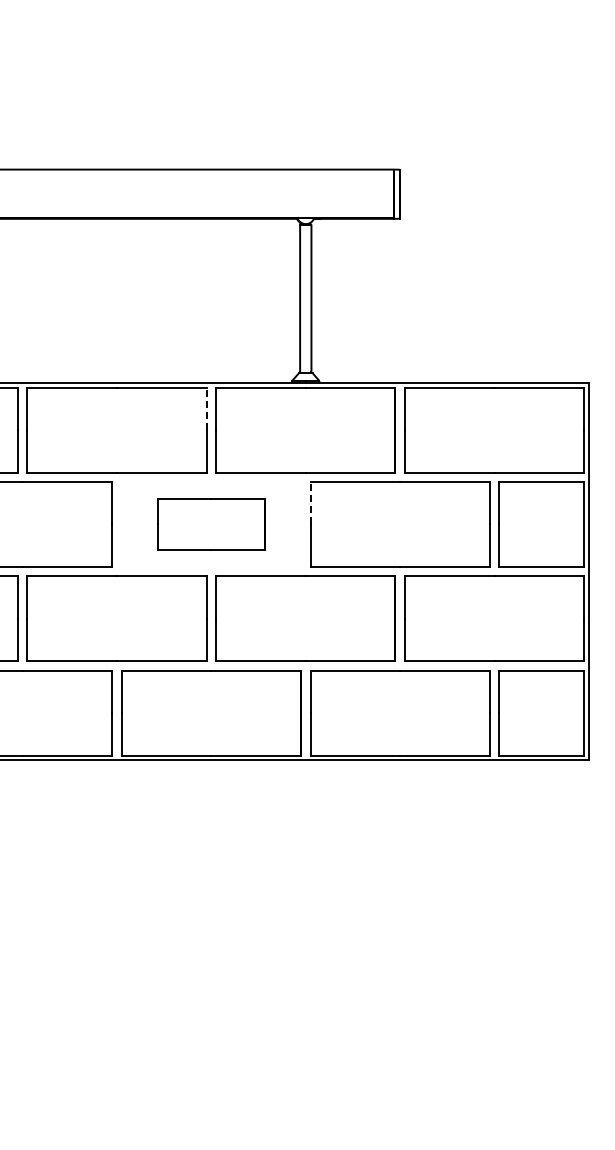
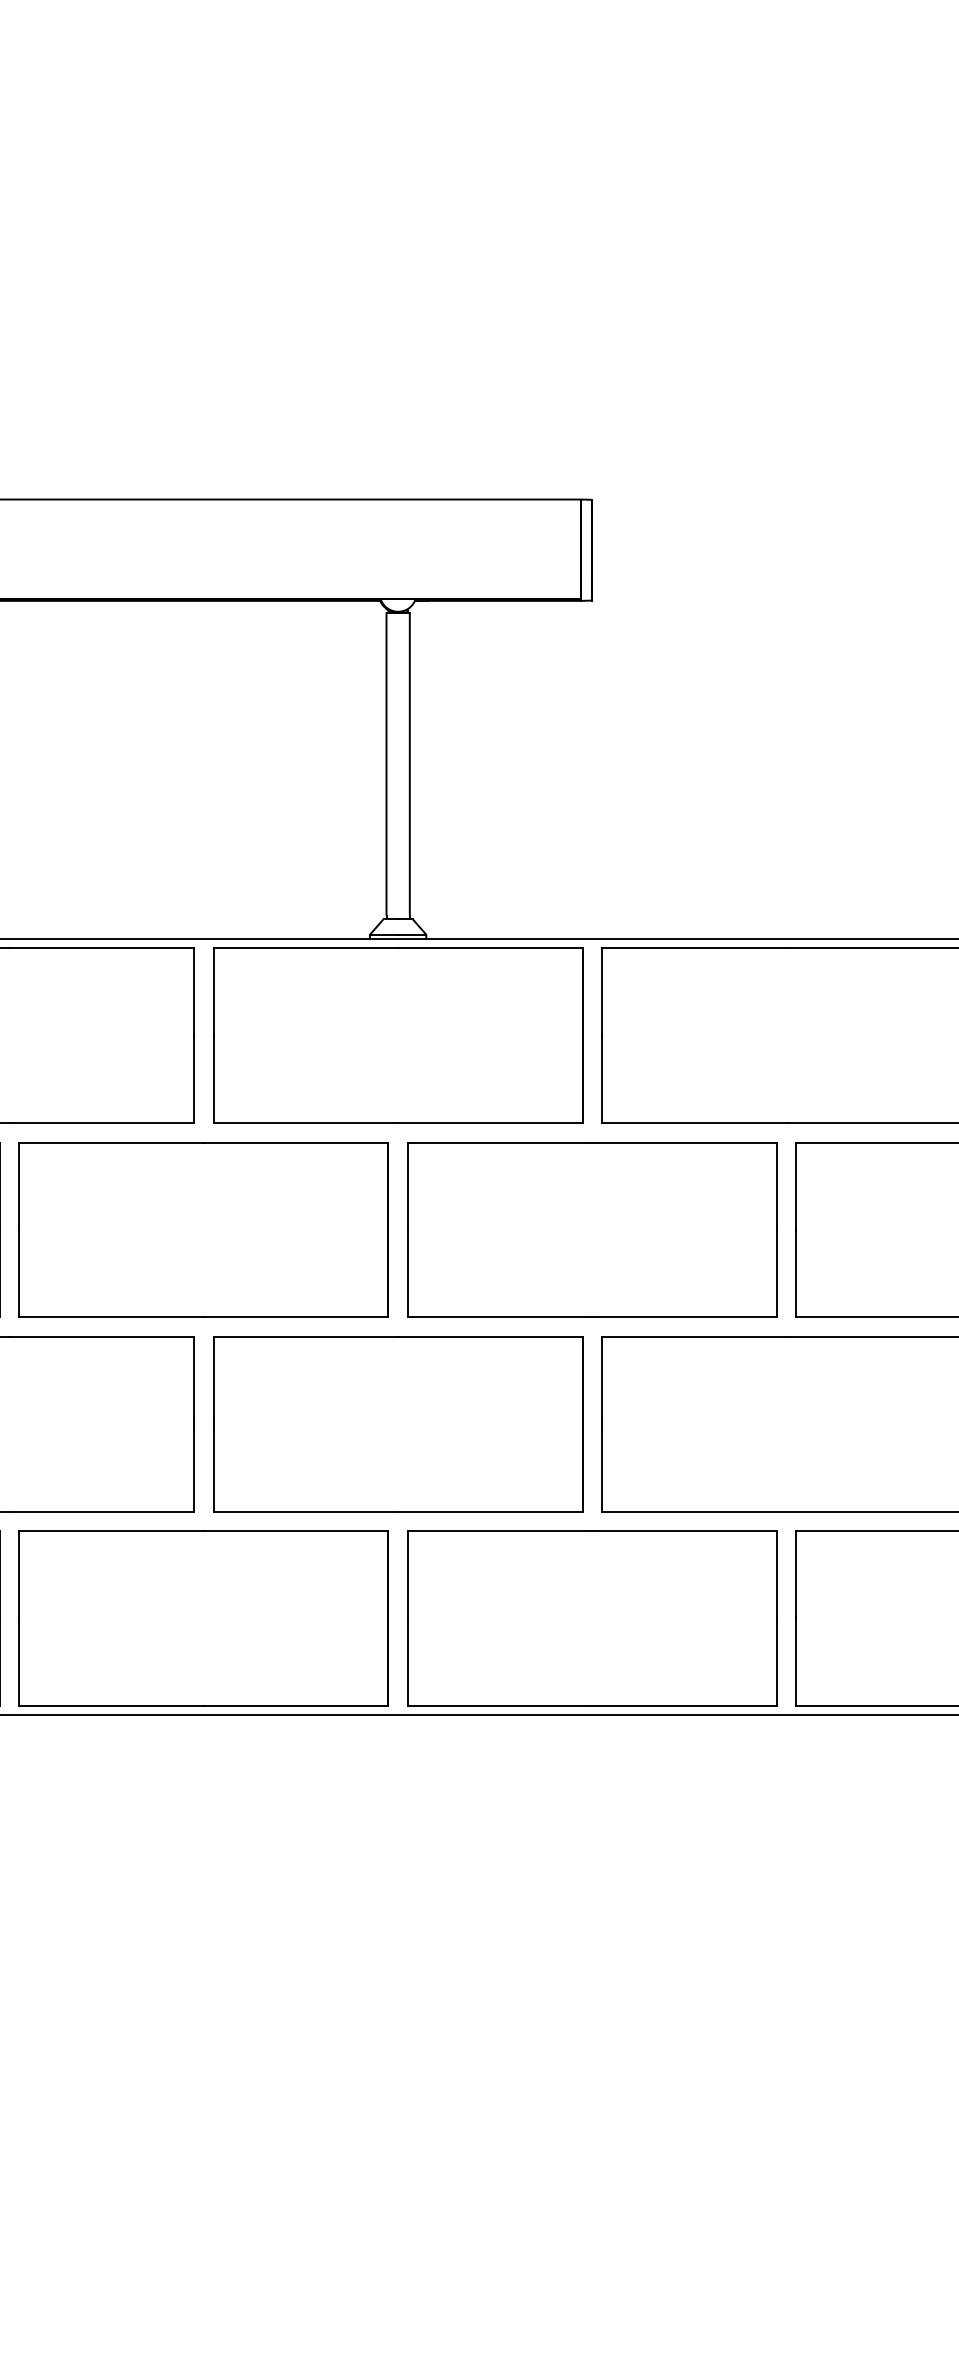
line: (206, 408) -> (193, 991), dashed -> solid
line: (310, 502) -> (407, 1184), dashed -> solid
part: (211, 524) -> (204, 1229), size x1.67

